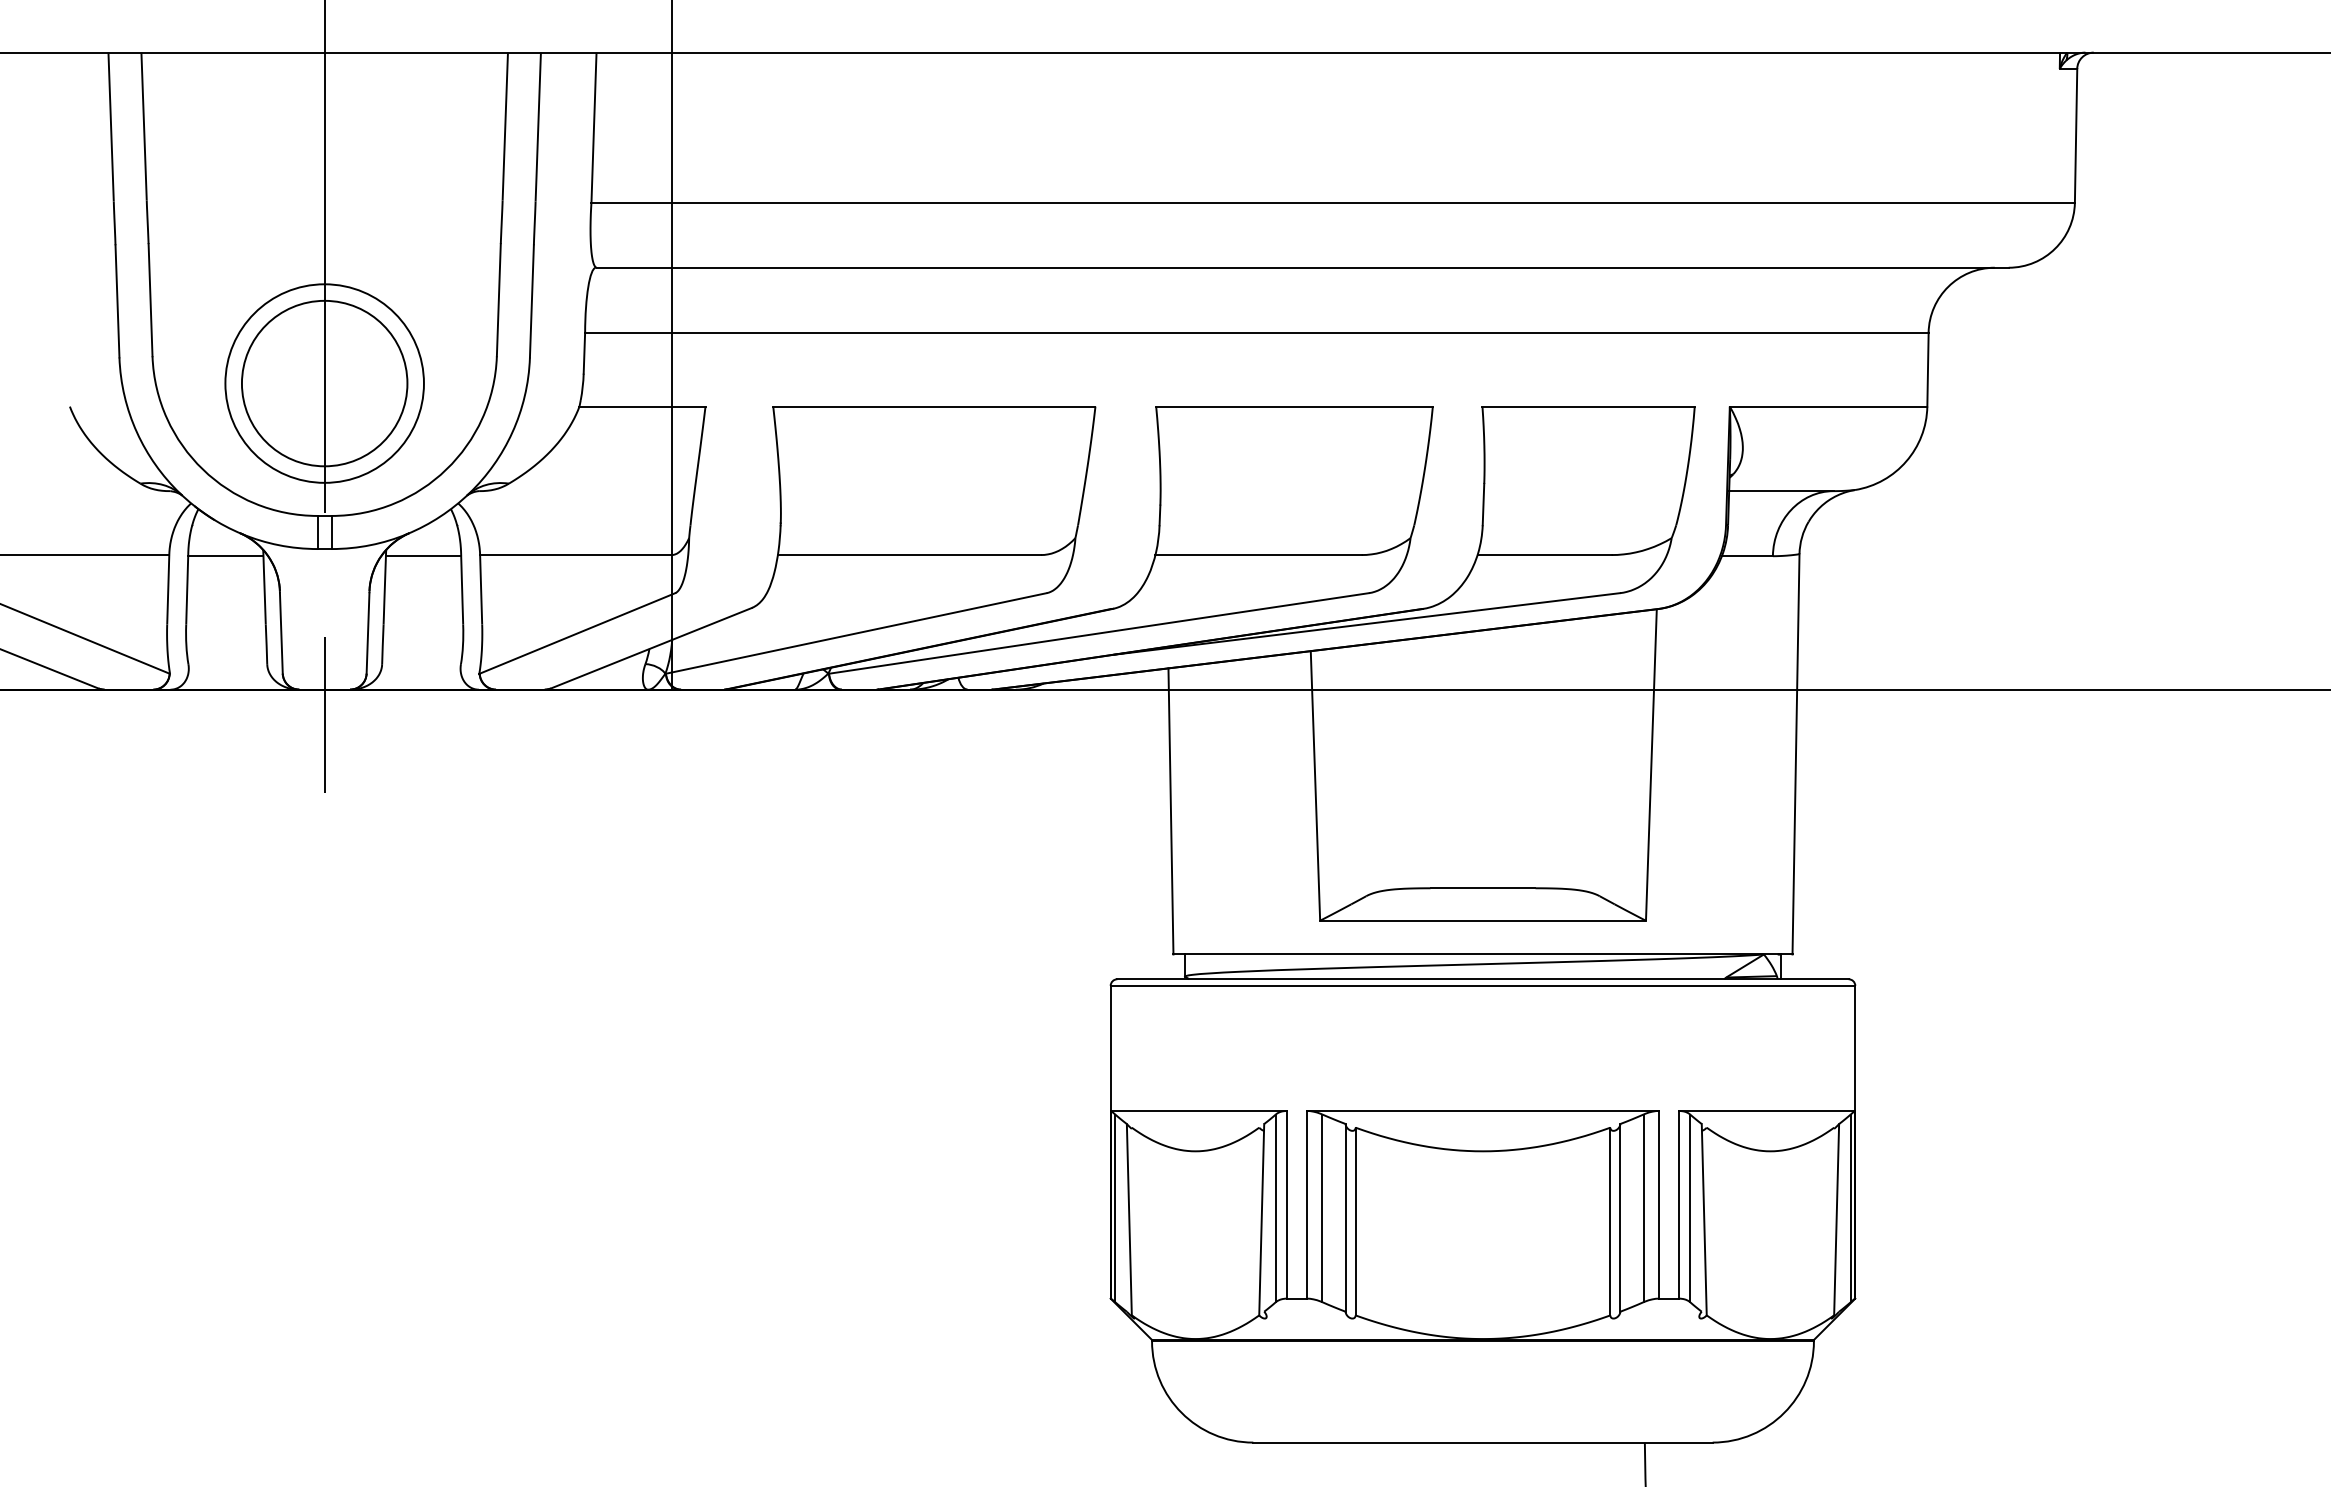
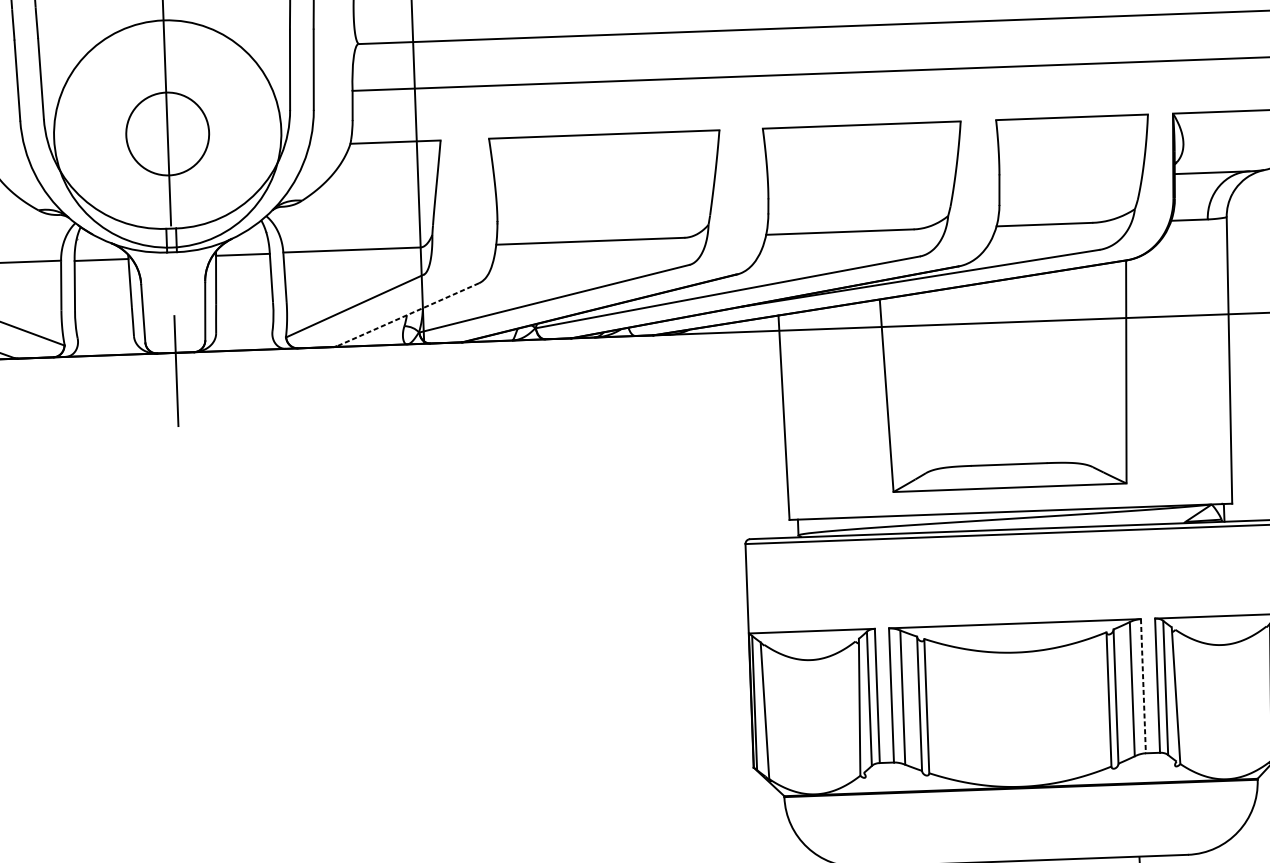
circle: (324, 383) -> (167, 133), size x0.7
circle: (324, 383) -> (167, 133), size x1.6
line: (650, 648) -> (407, 314), solid -> dashed
line: (1659, 1204) -> (1143, 685), solid -> dashed

